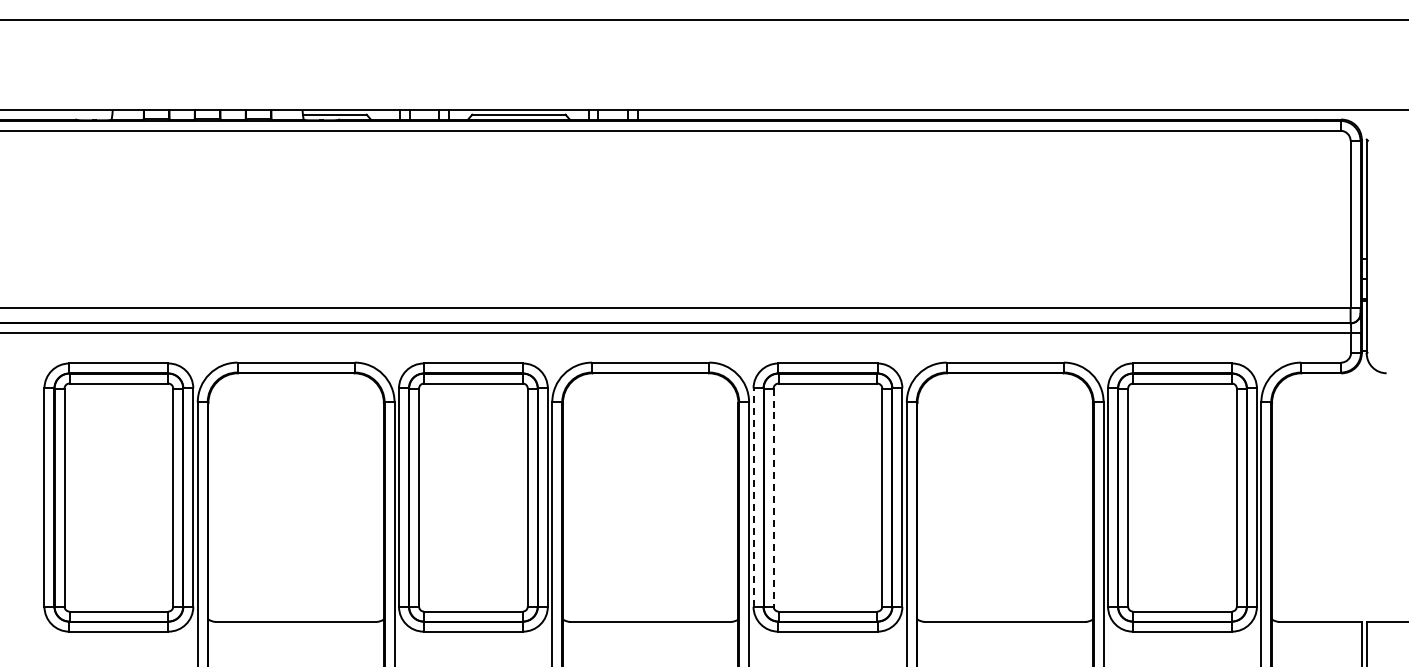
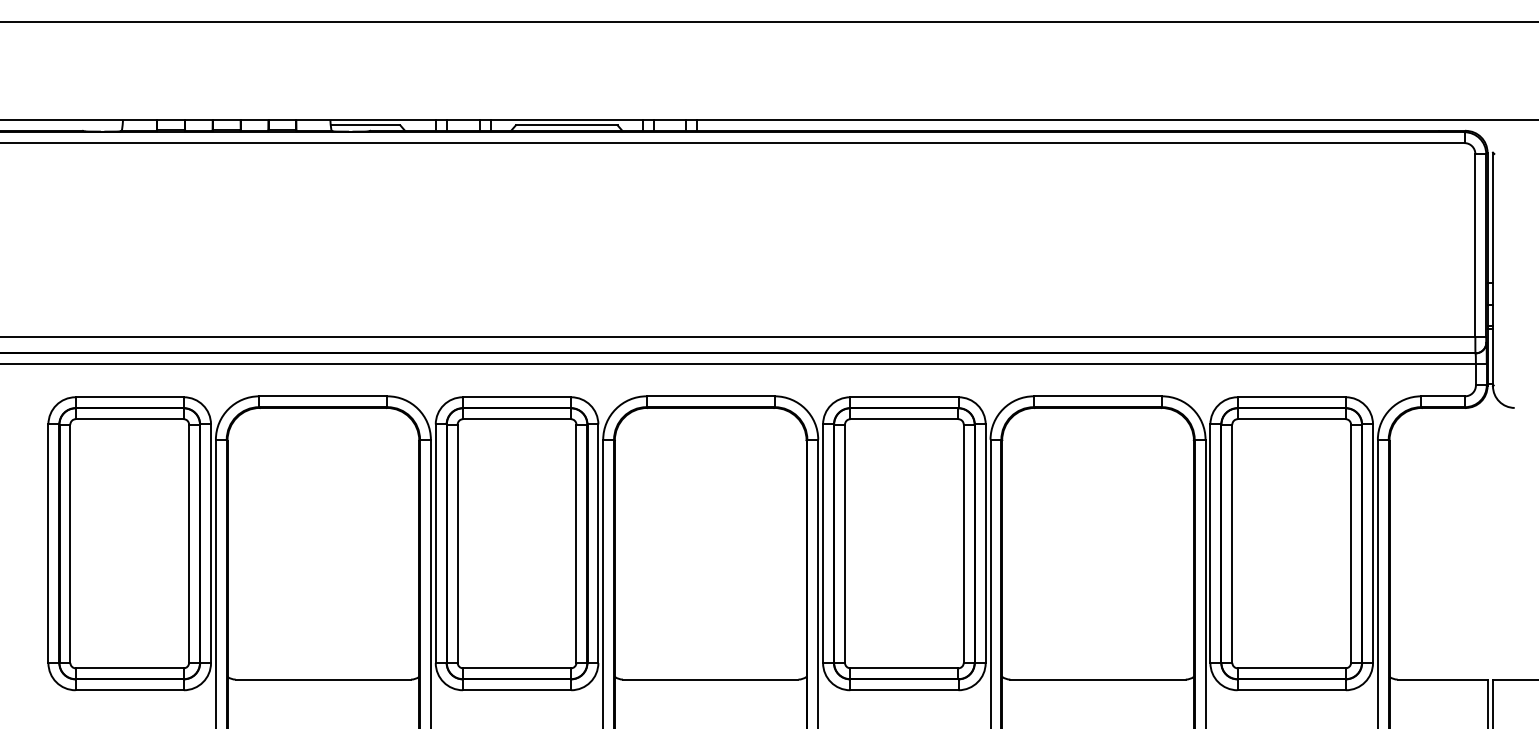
line: (753, 497) -> (823, 543), dashed -> solid
line: (773, 498) -> (844, 544), dashed -> solid

